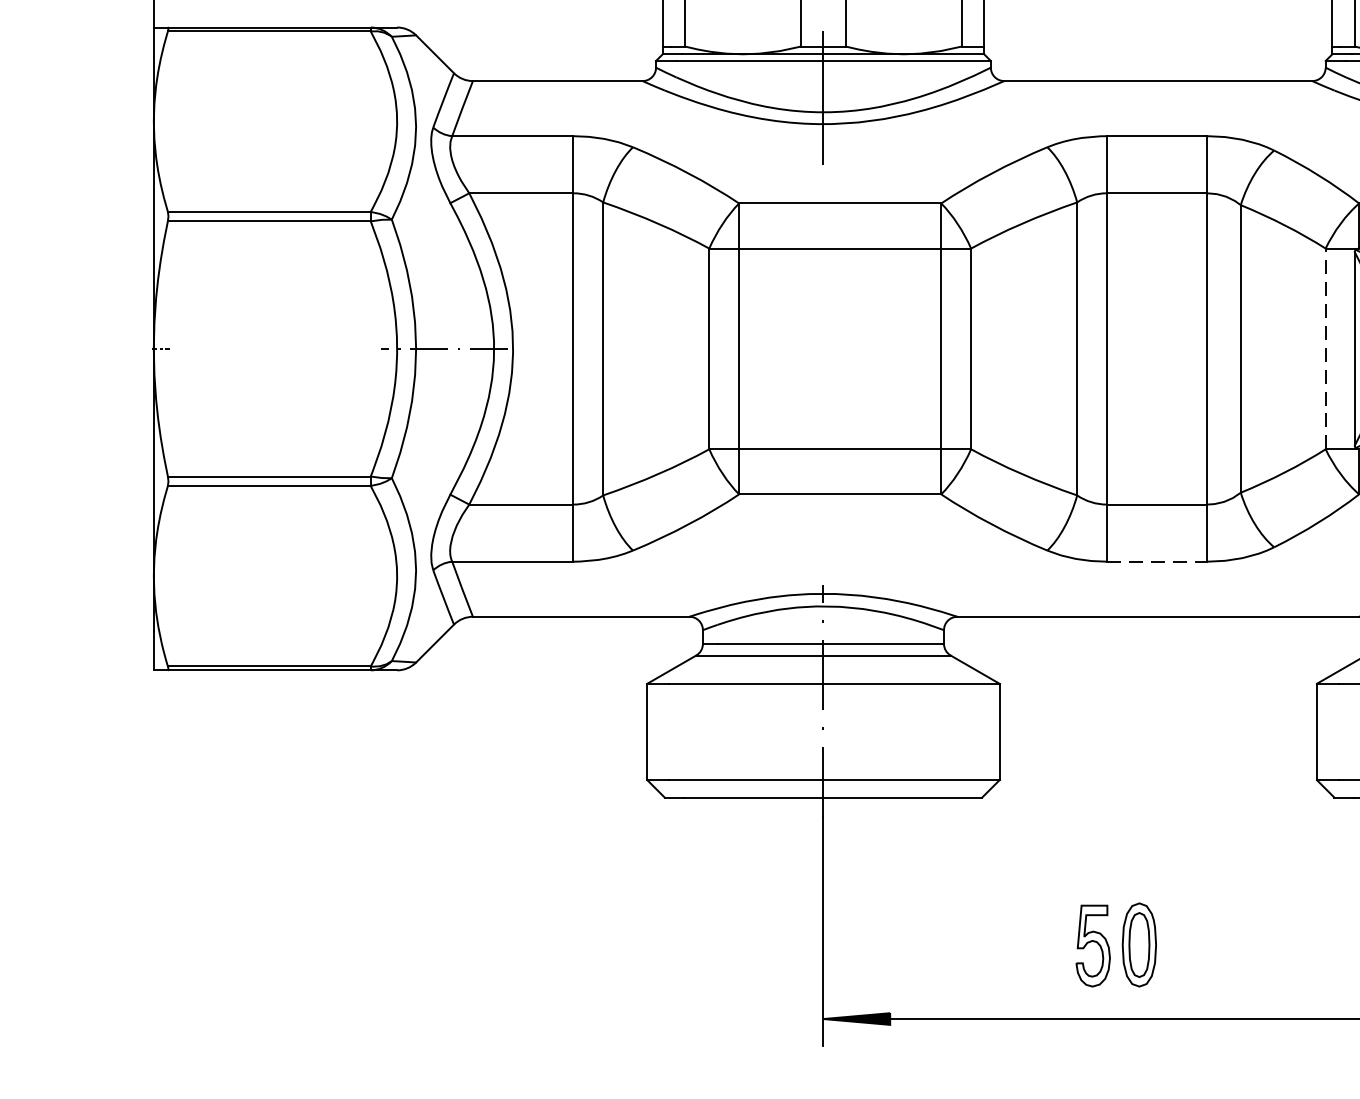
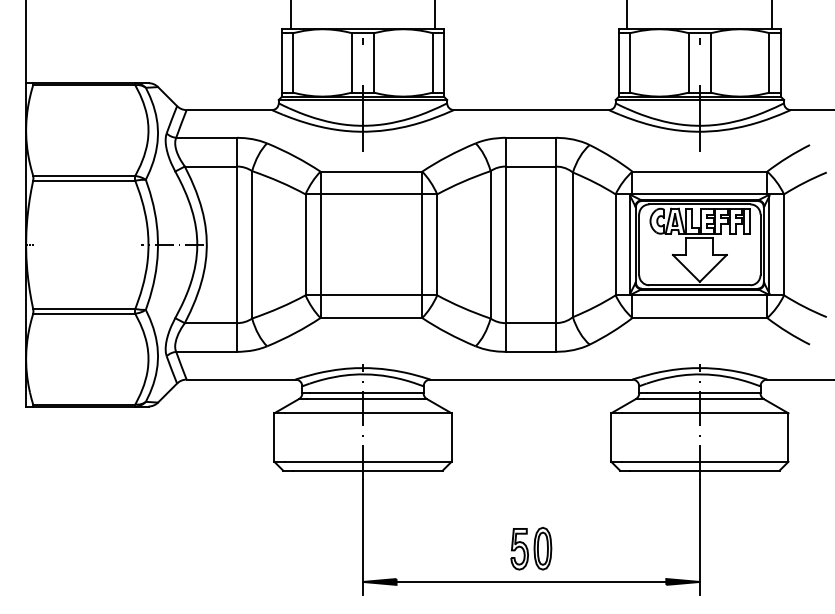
line: (1325, 348) -> (615, 244), dashed -> solid
line: (1158, 560) -> (531, 351), dashed -> solid
part: (1116, 944) -> (531, 548), moved

